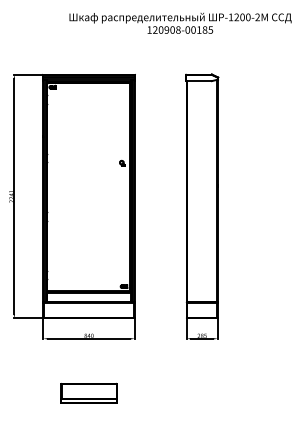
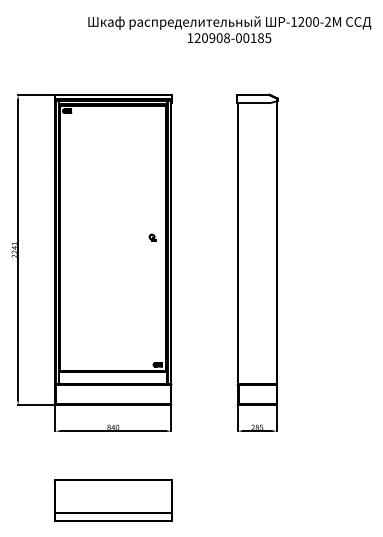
part: (122, 163) -> (152, 237), moved
part: (88, 393) -> (112, 500), size x1.67

